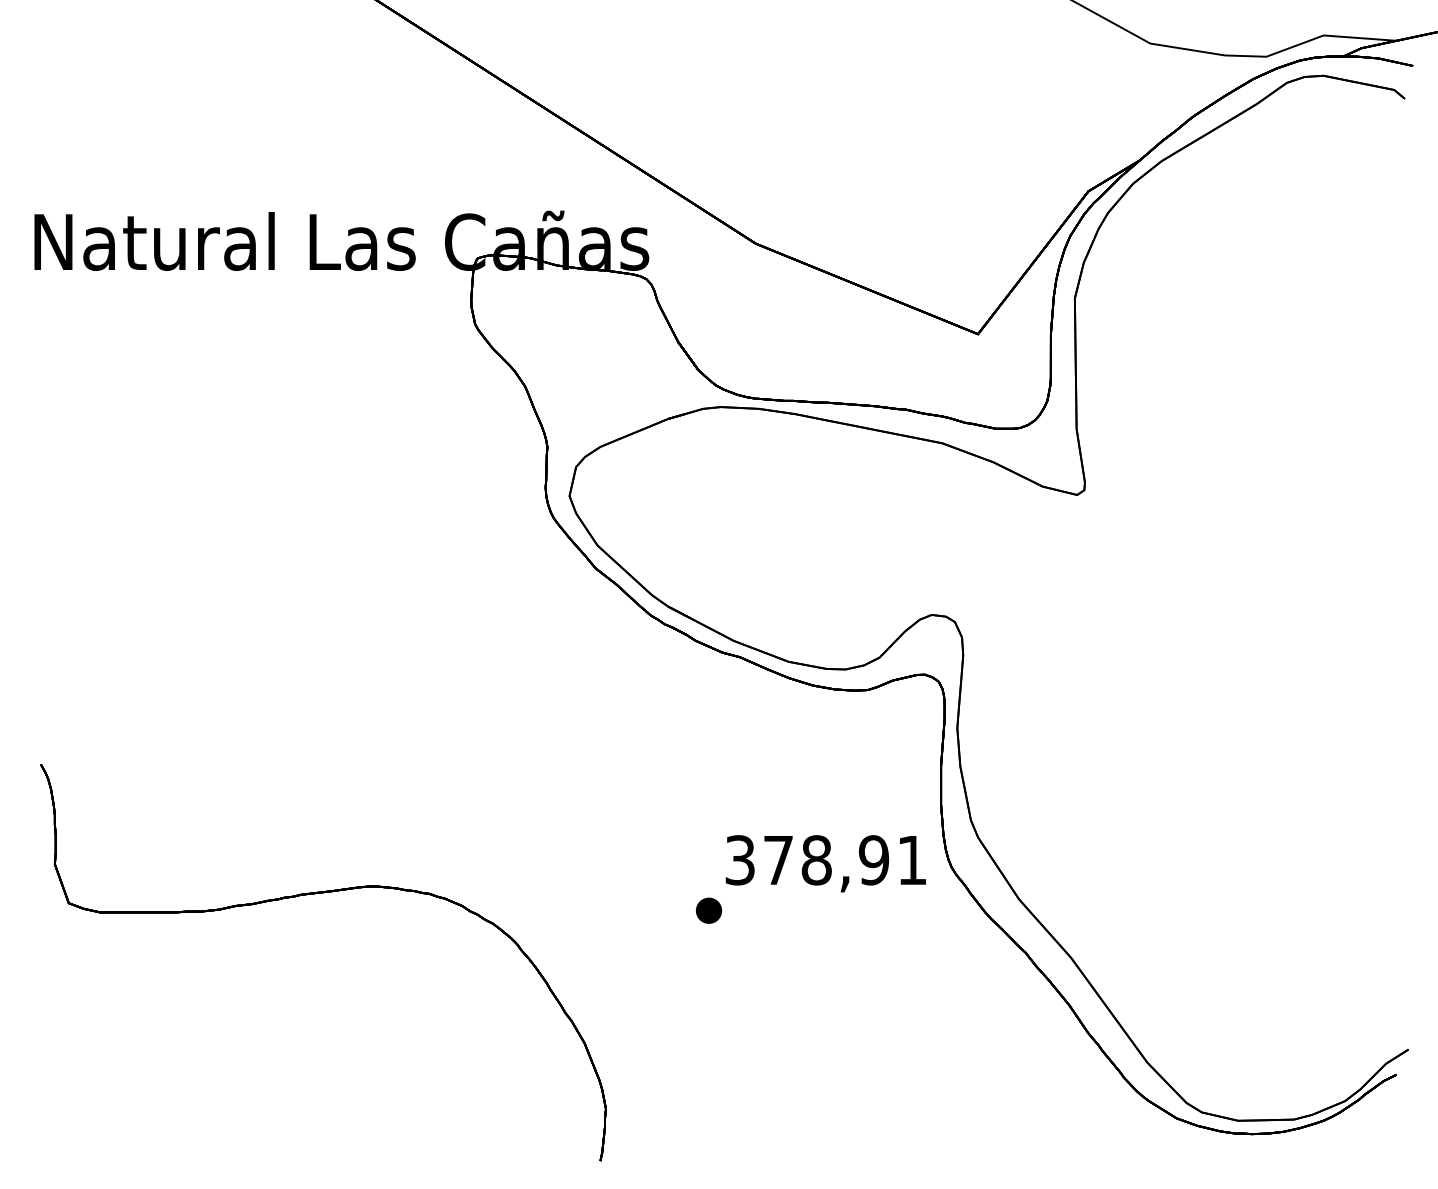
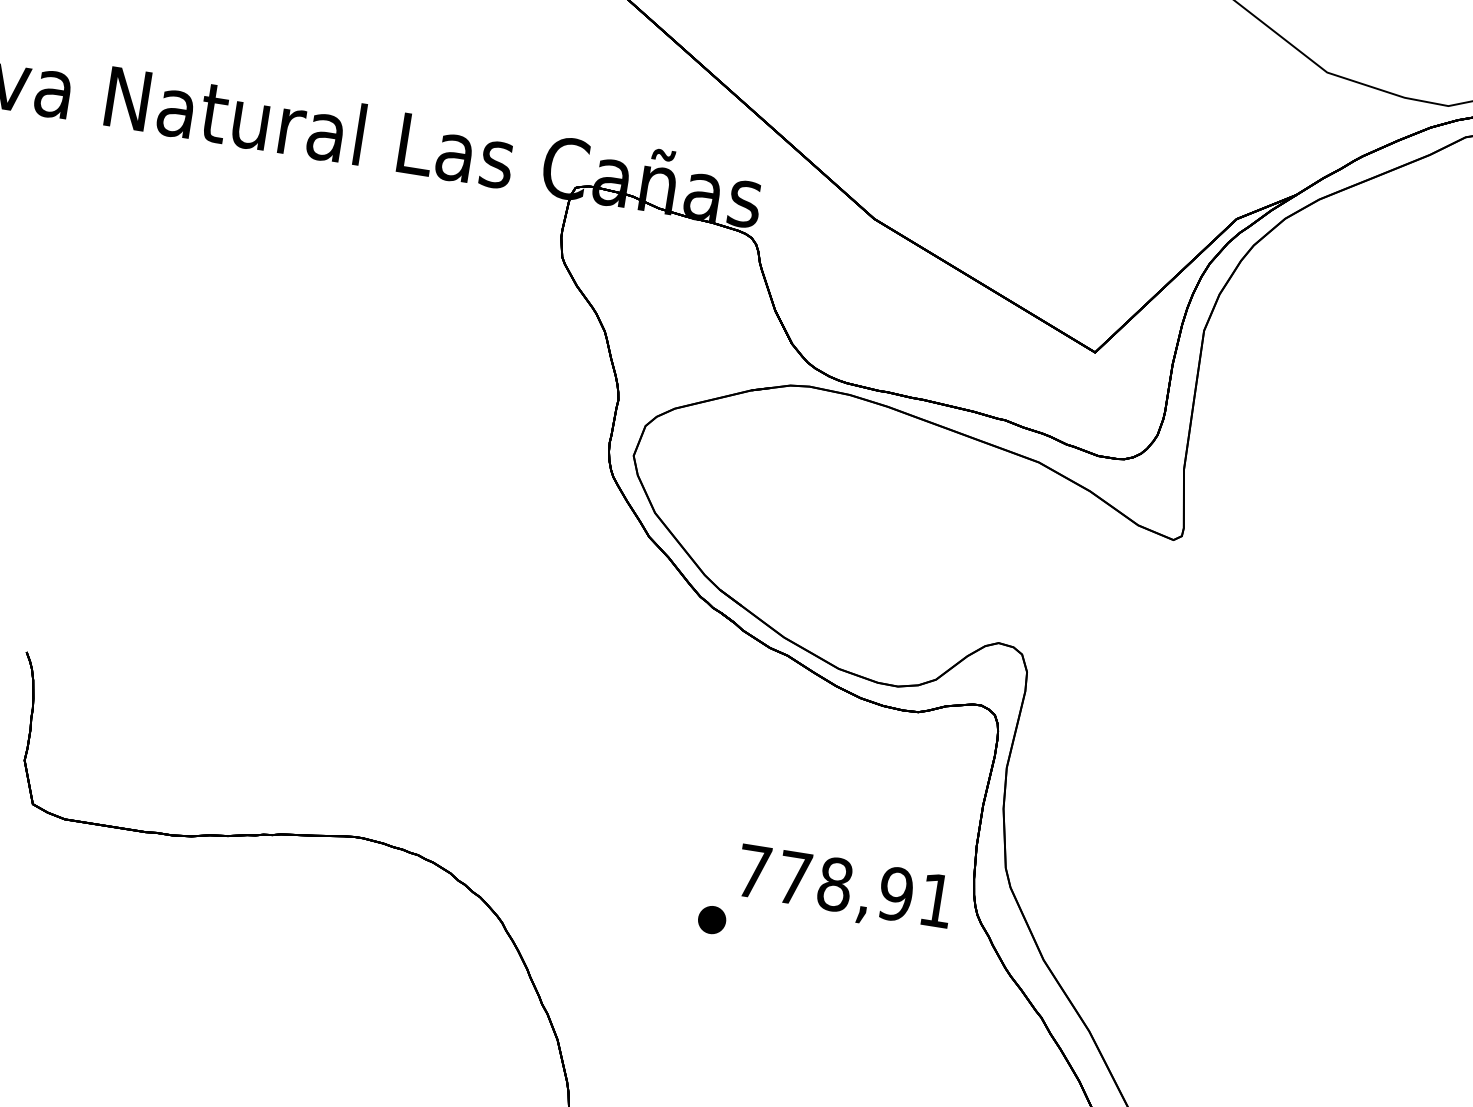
text: (739, 860) -> (752, 871), 378,91 -> 778,91

